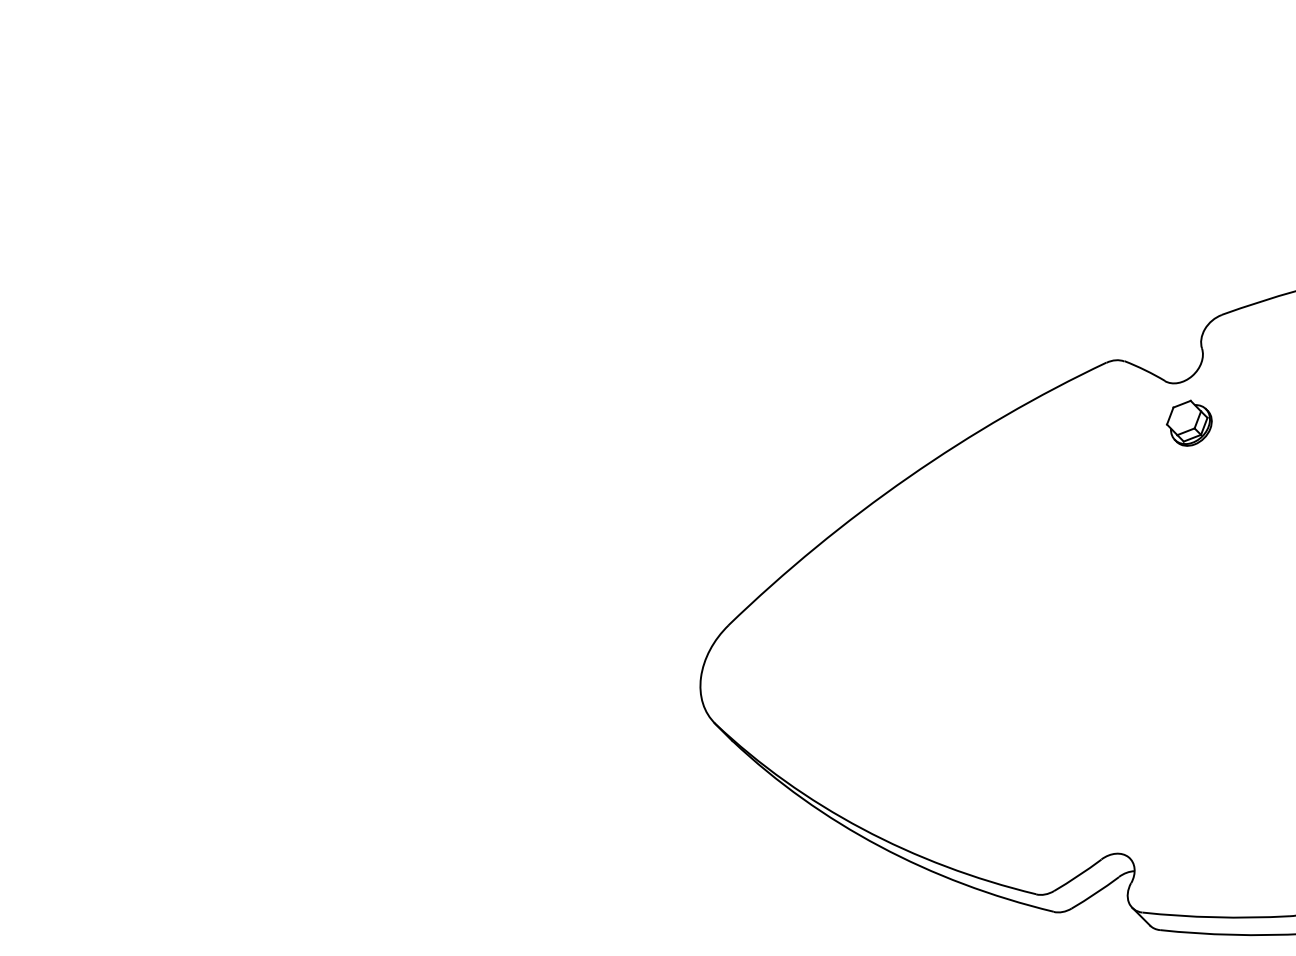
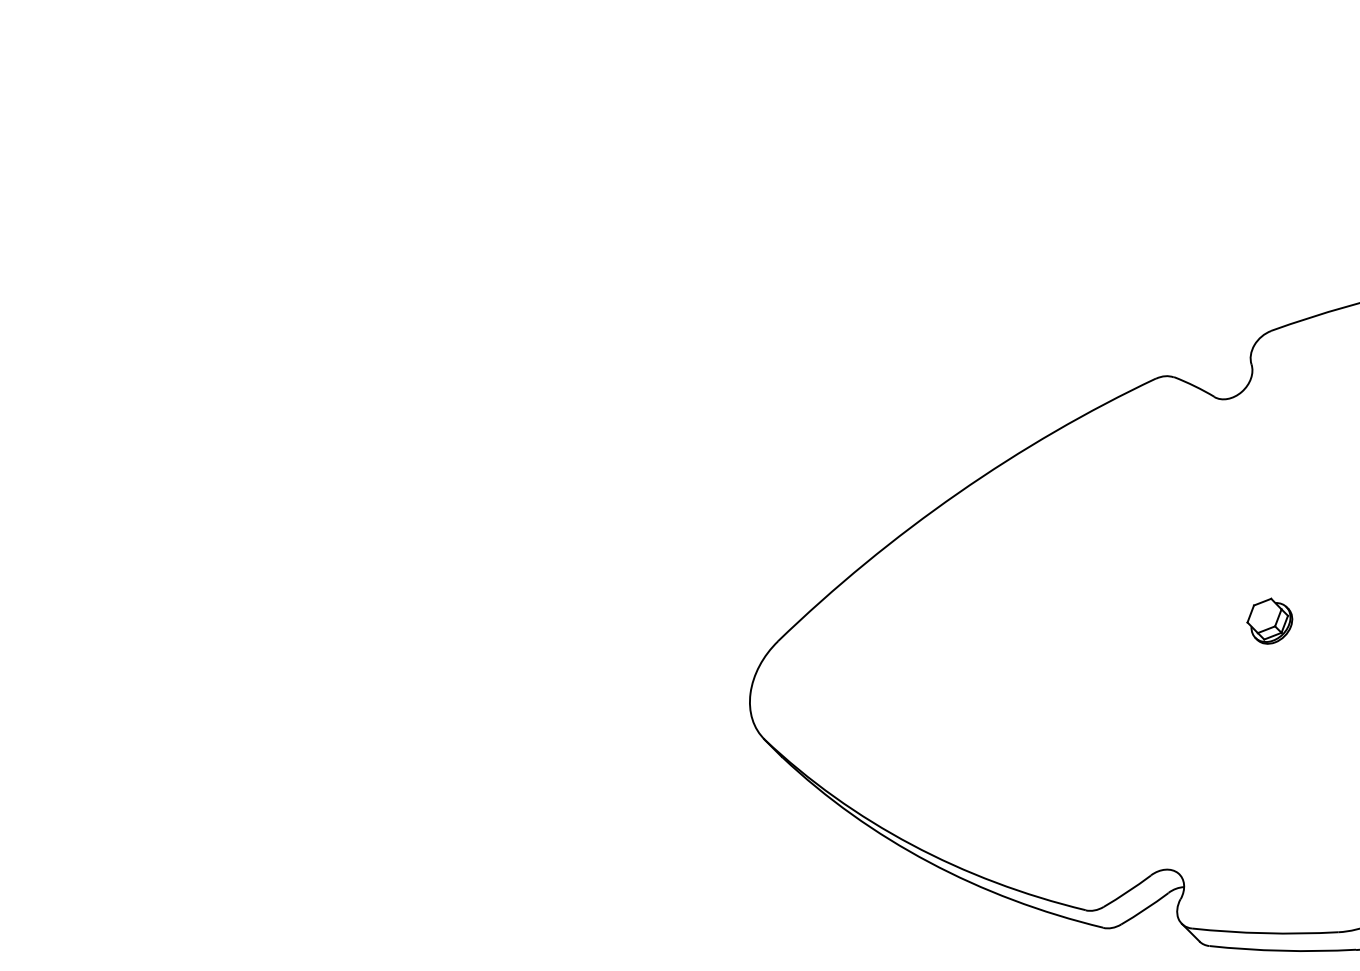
part: (1189, 422) -> (1269, 620), moved

